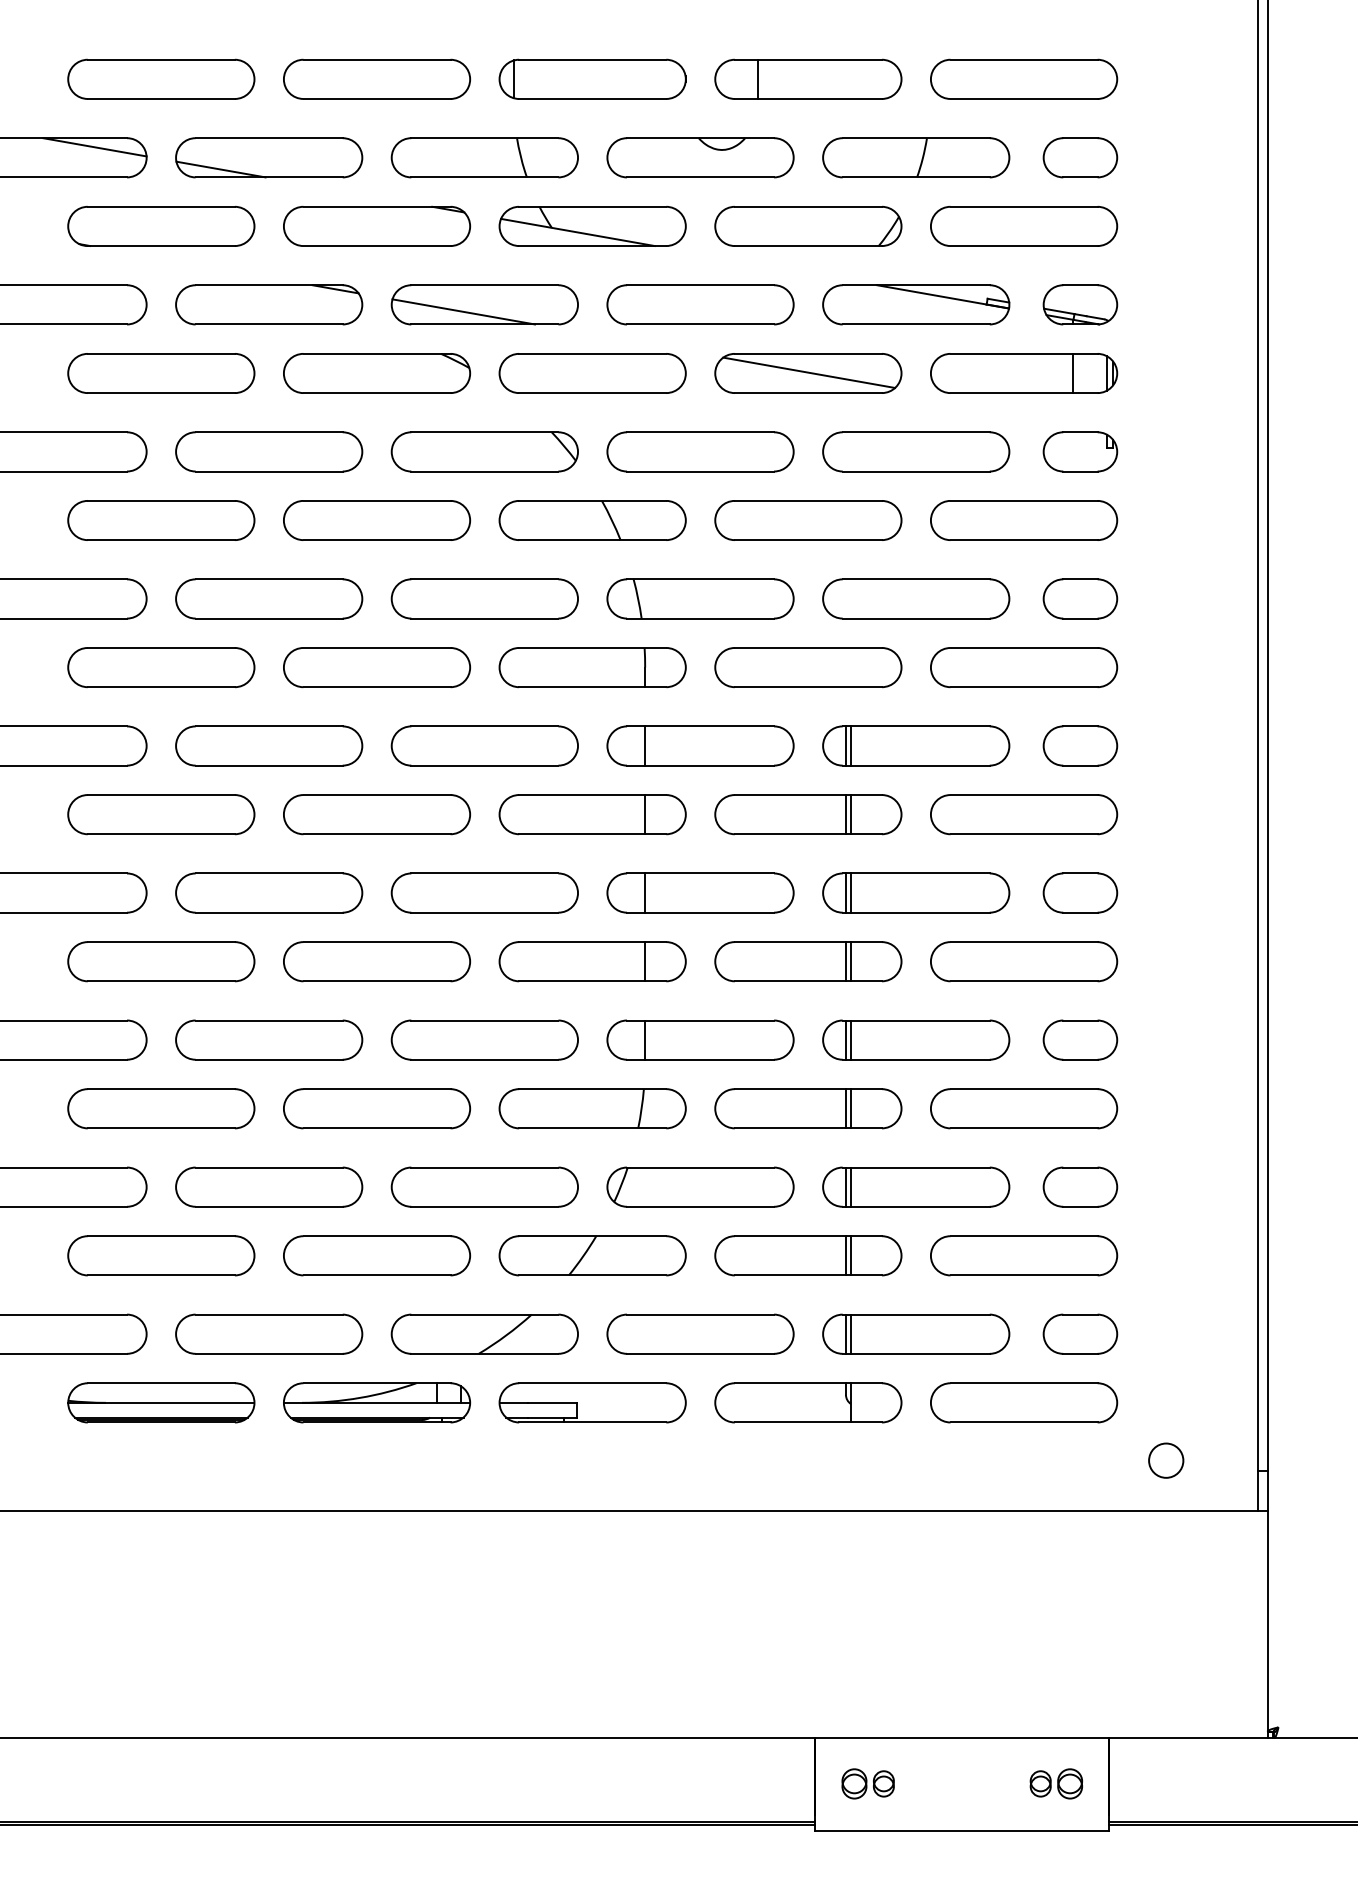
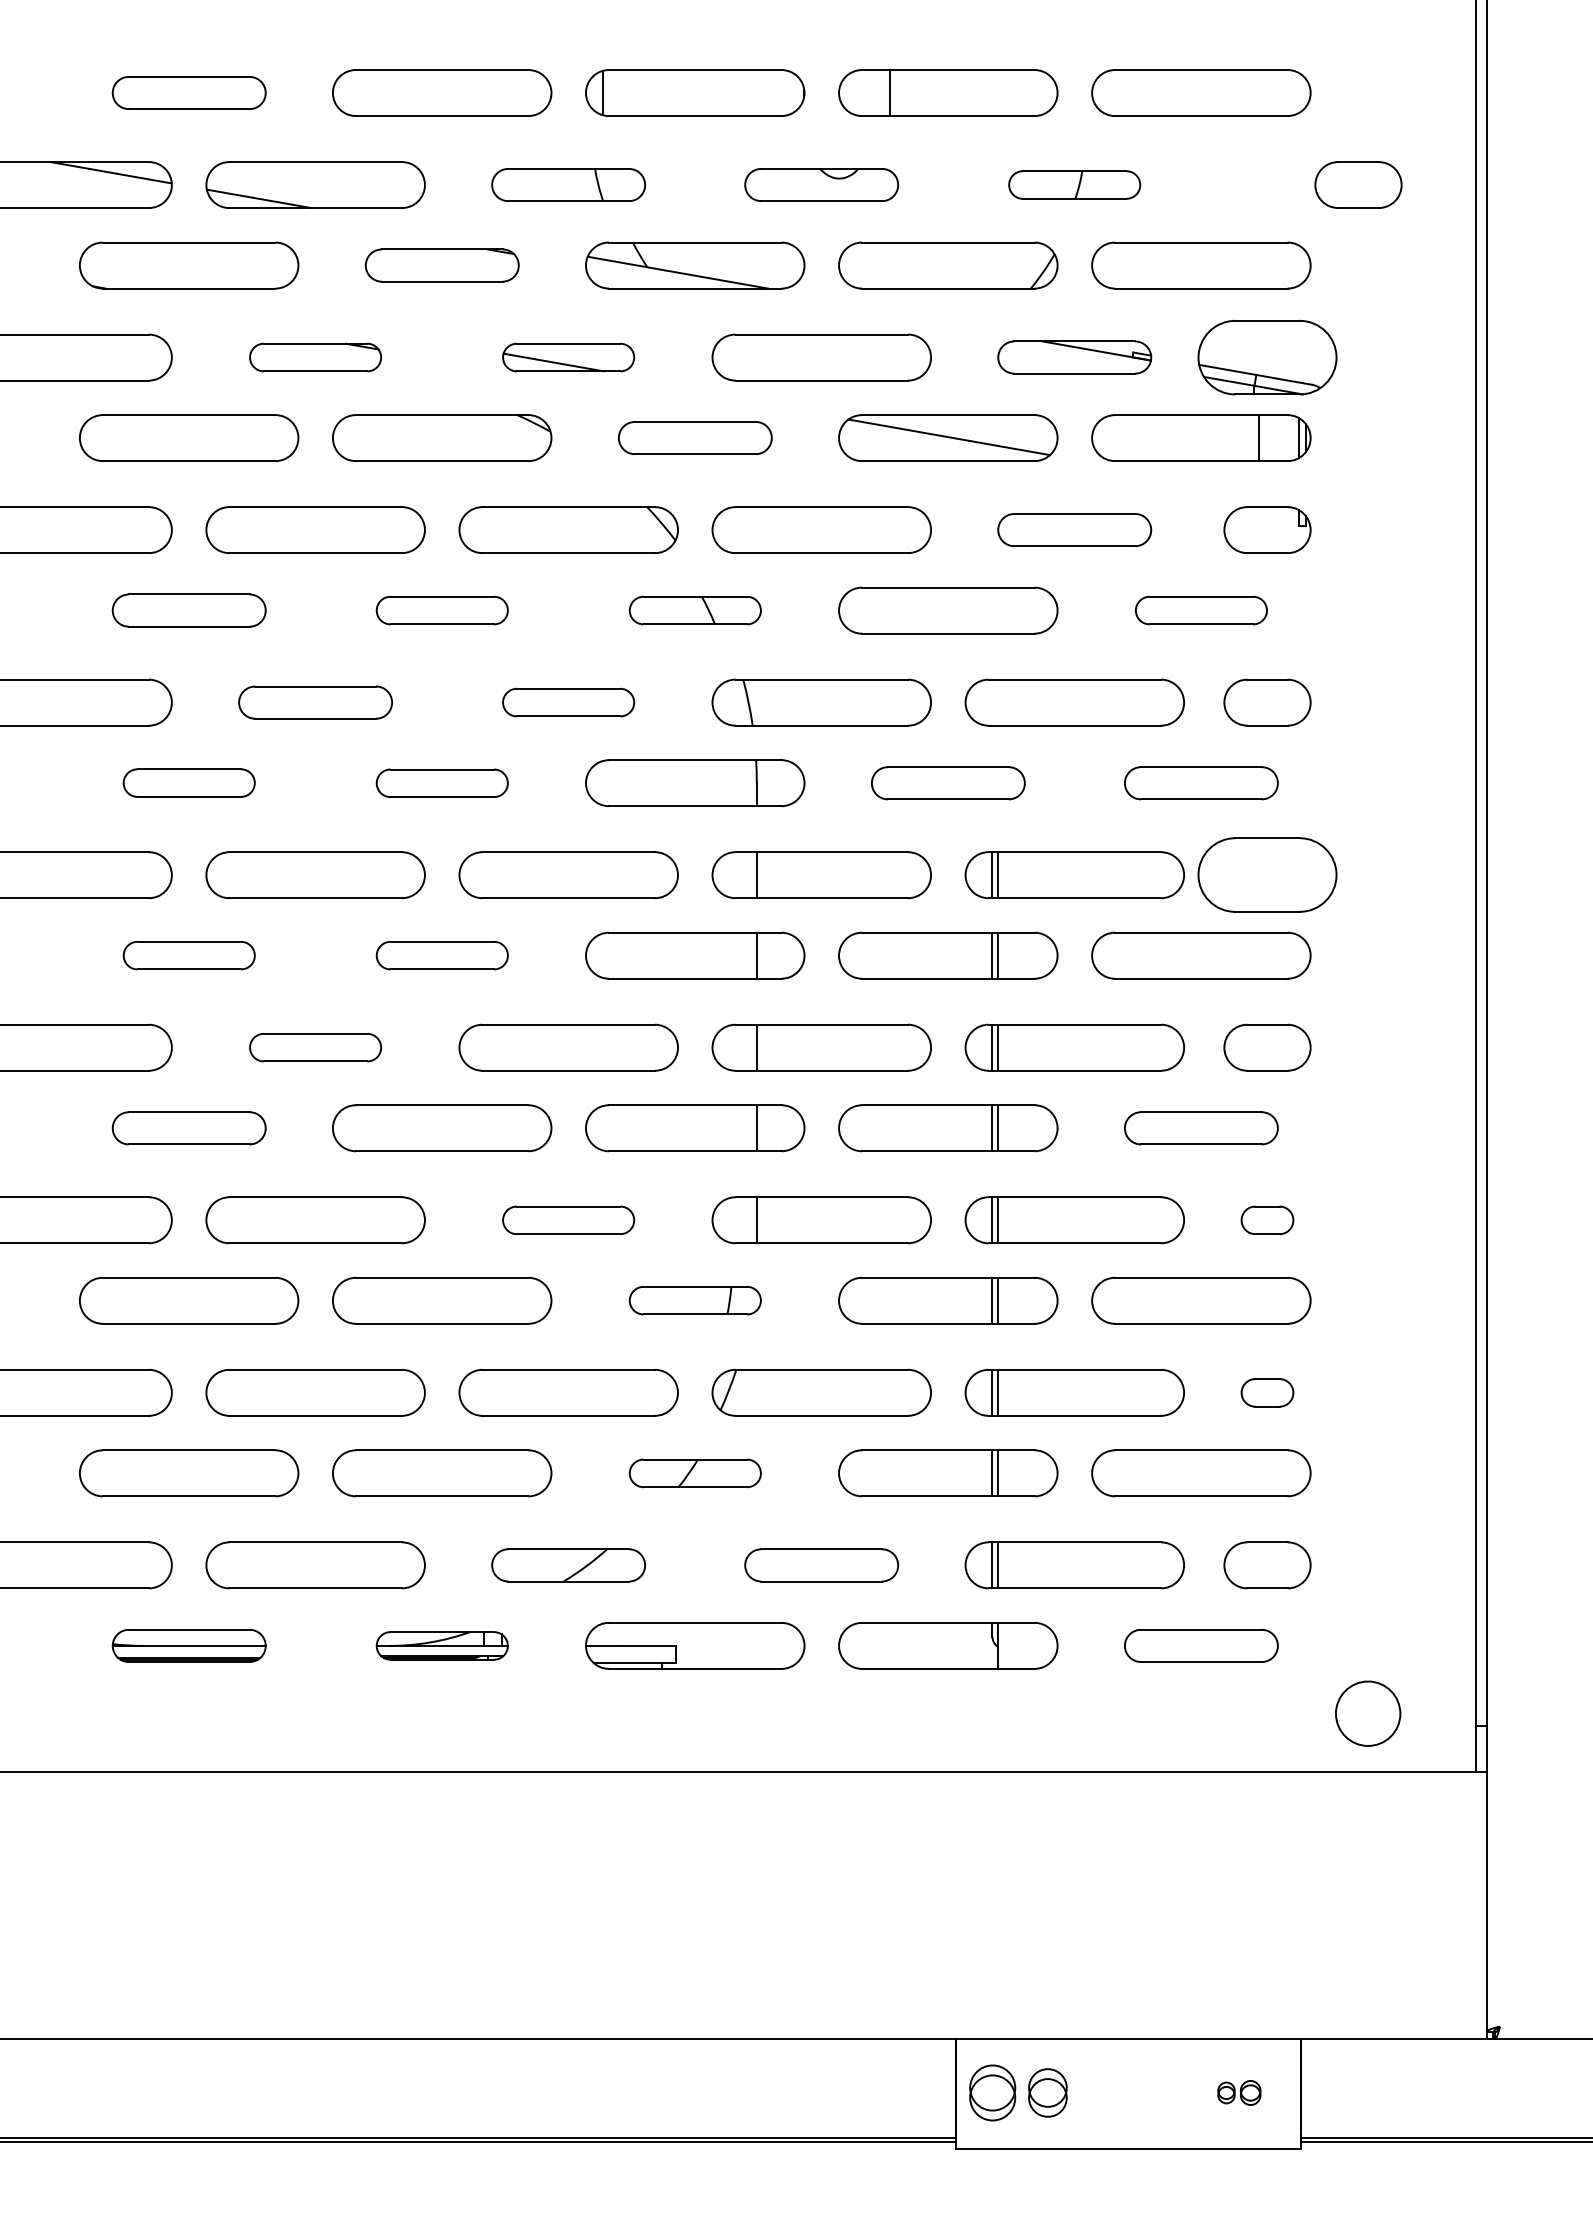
part: (161, 78) -> (189, 92), size x0.7
part: (484, 157) -> (568, 184), size x0.7
part: (700, 157) -> (821, 184), size x0.7
part: (915, 157) -> (1074, 184), size x0.6
part: (1080, 157) -> (1358, 184), moved
part: (377, 226) -> (442, 265), size x0.7
part: (269, 304) -> (315, 357), size x0.6
part: (484, 304) -> (568, 357), size x0.6
part: (915, 304) -> (1074, 357), size x0.7
part: (1080, 304) -> (1267, 357), size x1.6
part: (592, 372) -> (695, 437), size x0.7
part: (915, 451) -> (1074, 529), size x0.7
part: (161, 520) -> (189, 610), size x0.7
part: (377, 520) -> (442, 610), size x0.6
part: (592, 520) -> (695, 610), size x0.6
part: (1024, 520) -> (1201, 610), size x0.6
part: (269, 598) -> (315, 702), size x0.7
part: (484, 598) -> (568, 702), size x0.6
part: (161, 667) -> (189, 782), size x0.6
part: (377, 667) -> (442, 783), size x0.6
part: (808, 667) -> (948, 783), size x0.7
part: (1024, 667) -> (1201, 783), size x0.7
part: (1080, 746) -> (1267, 875), size x1.6
part: (161, 814) -> (189, 955), size x0.6
part: (377, 814) -> (442, 955), size x0.6
part: (269, 892) -> (315, 1047), size x0.6
part: (161, 961) -> (189, 1128), size x0.7
part: (1024, 961) -> (1201, 1128), size x0.7
part: (484, 1040) -> (568, 1220), size x0.6
part: (1080, 1040) -> (1267, 1220), size x0.6
part: (592, 1108) -> (695, 1300), size x0.6
part: (1080, 1186) -> (1267, 1392), size x0.6
part: (592, 1255) -> (695, 1473), size x0.6
part: (484, 1334) -> (568, 1565), size x0.7
part: (700, 1334) -> (821, 1565), size x0.7
part: (161, 1402) -> (189, 1645), size x0.7
part: (377, 1402) -> (442, 1645), size x0.6
part: (1024, 1402) -> (1201, 1645), size x0.7
circle: (1166, 1460) -> (1368, 1713), size x1.6
part: (868, 1783) -> (1018, 2092), size x1.6
part: (1056, 1783) -> (1239, 2092), size x0.7

